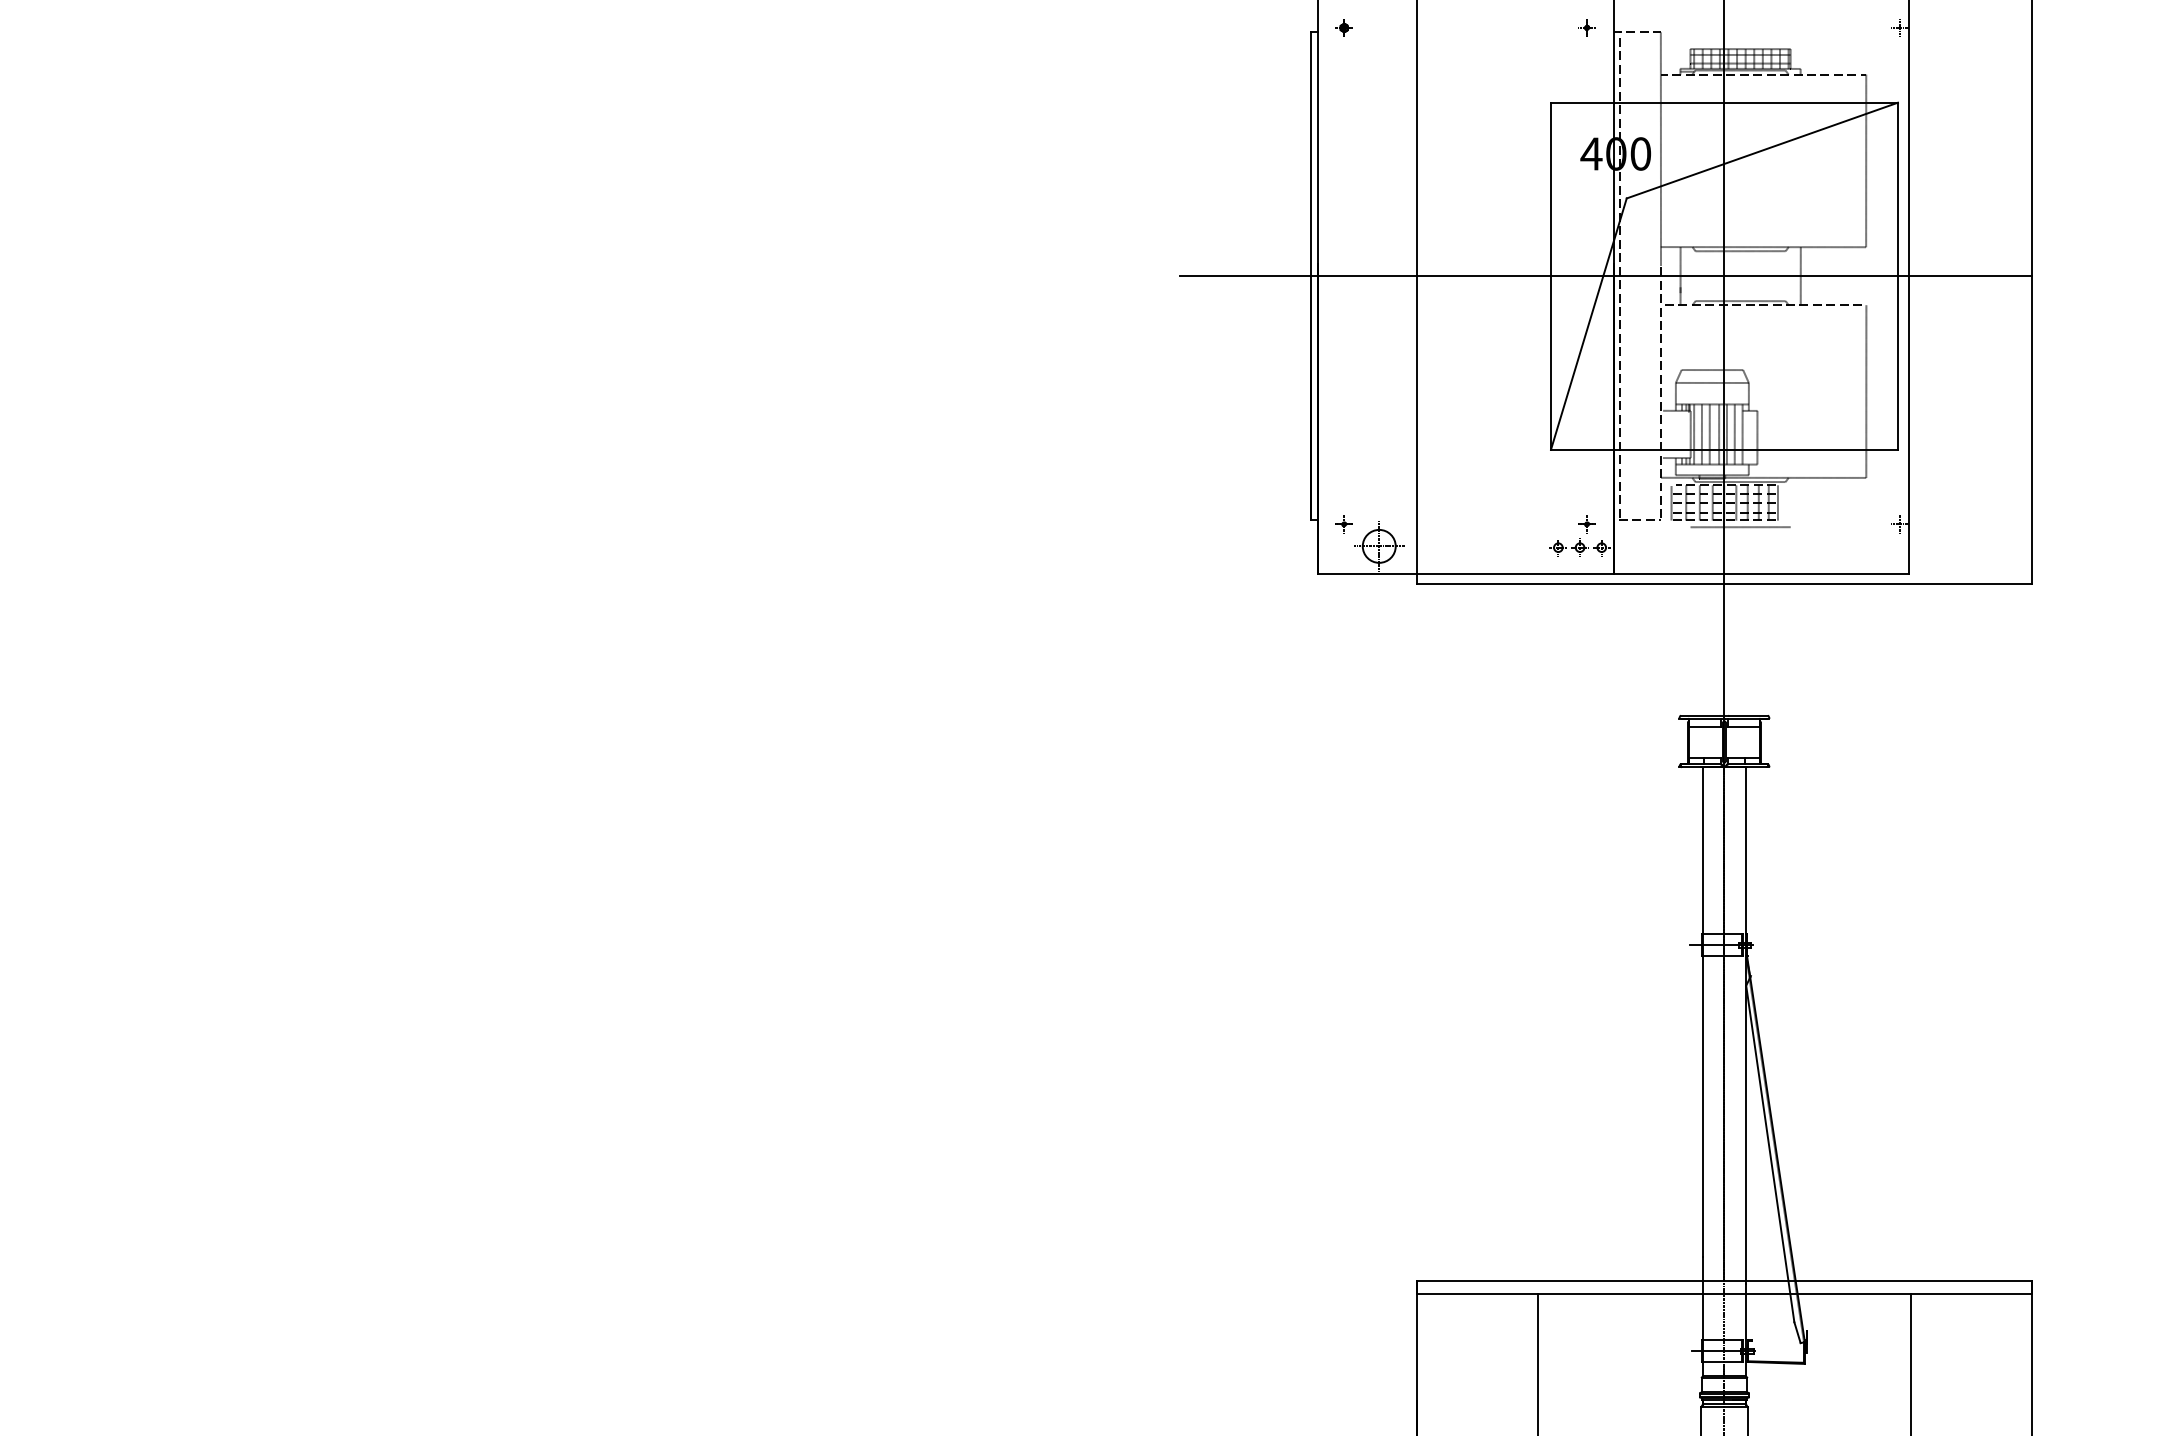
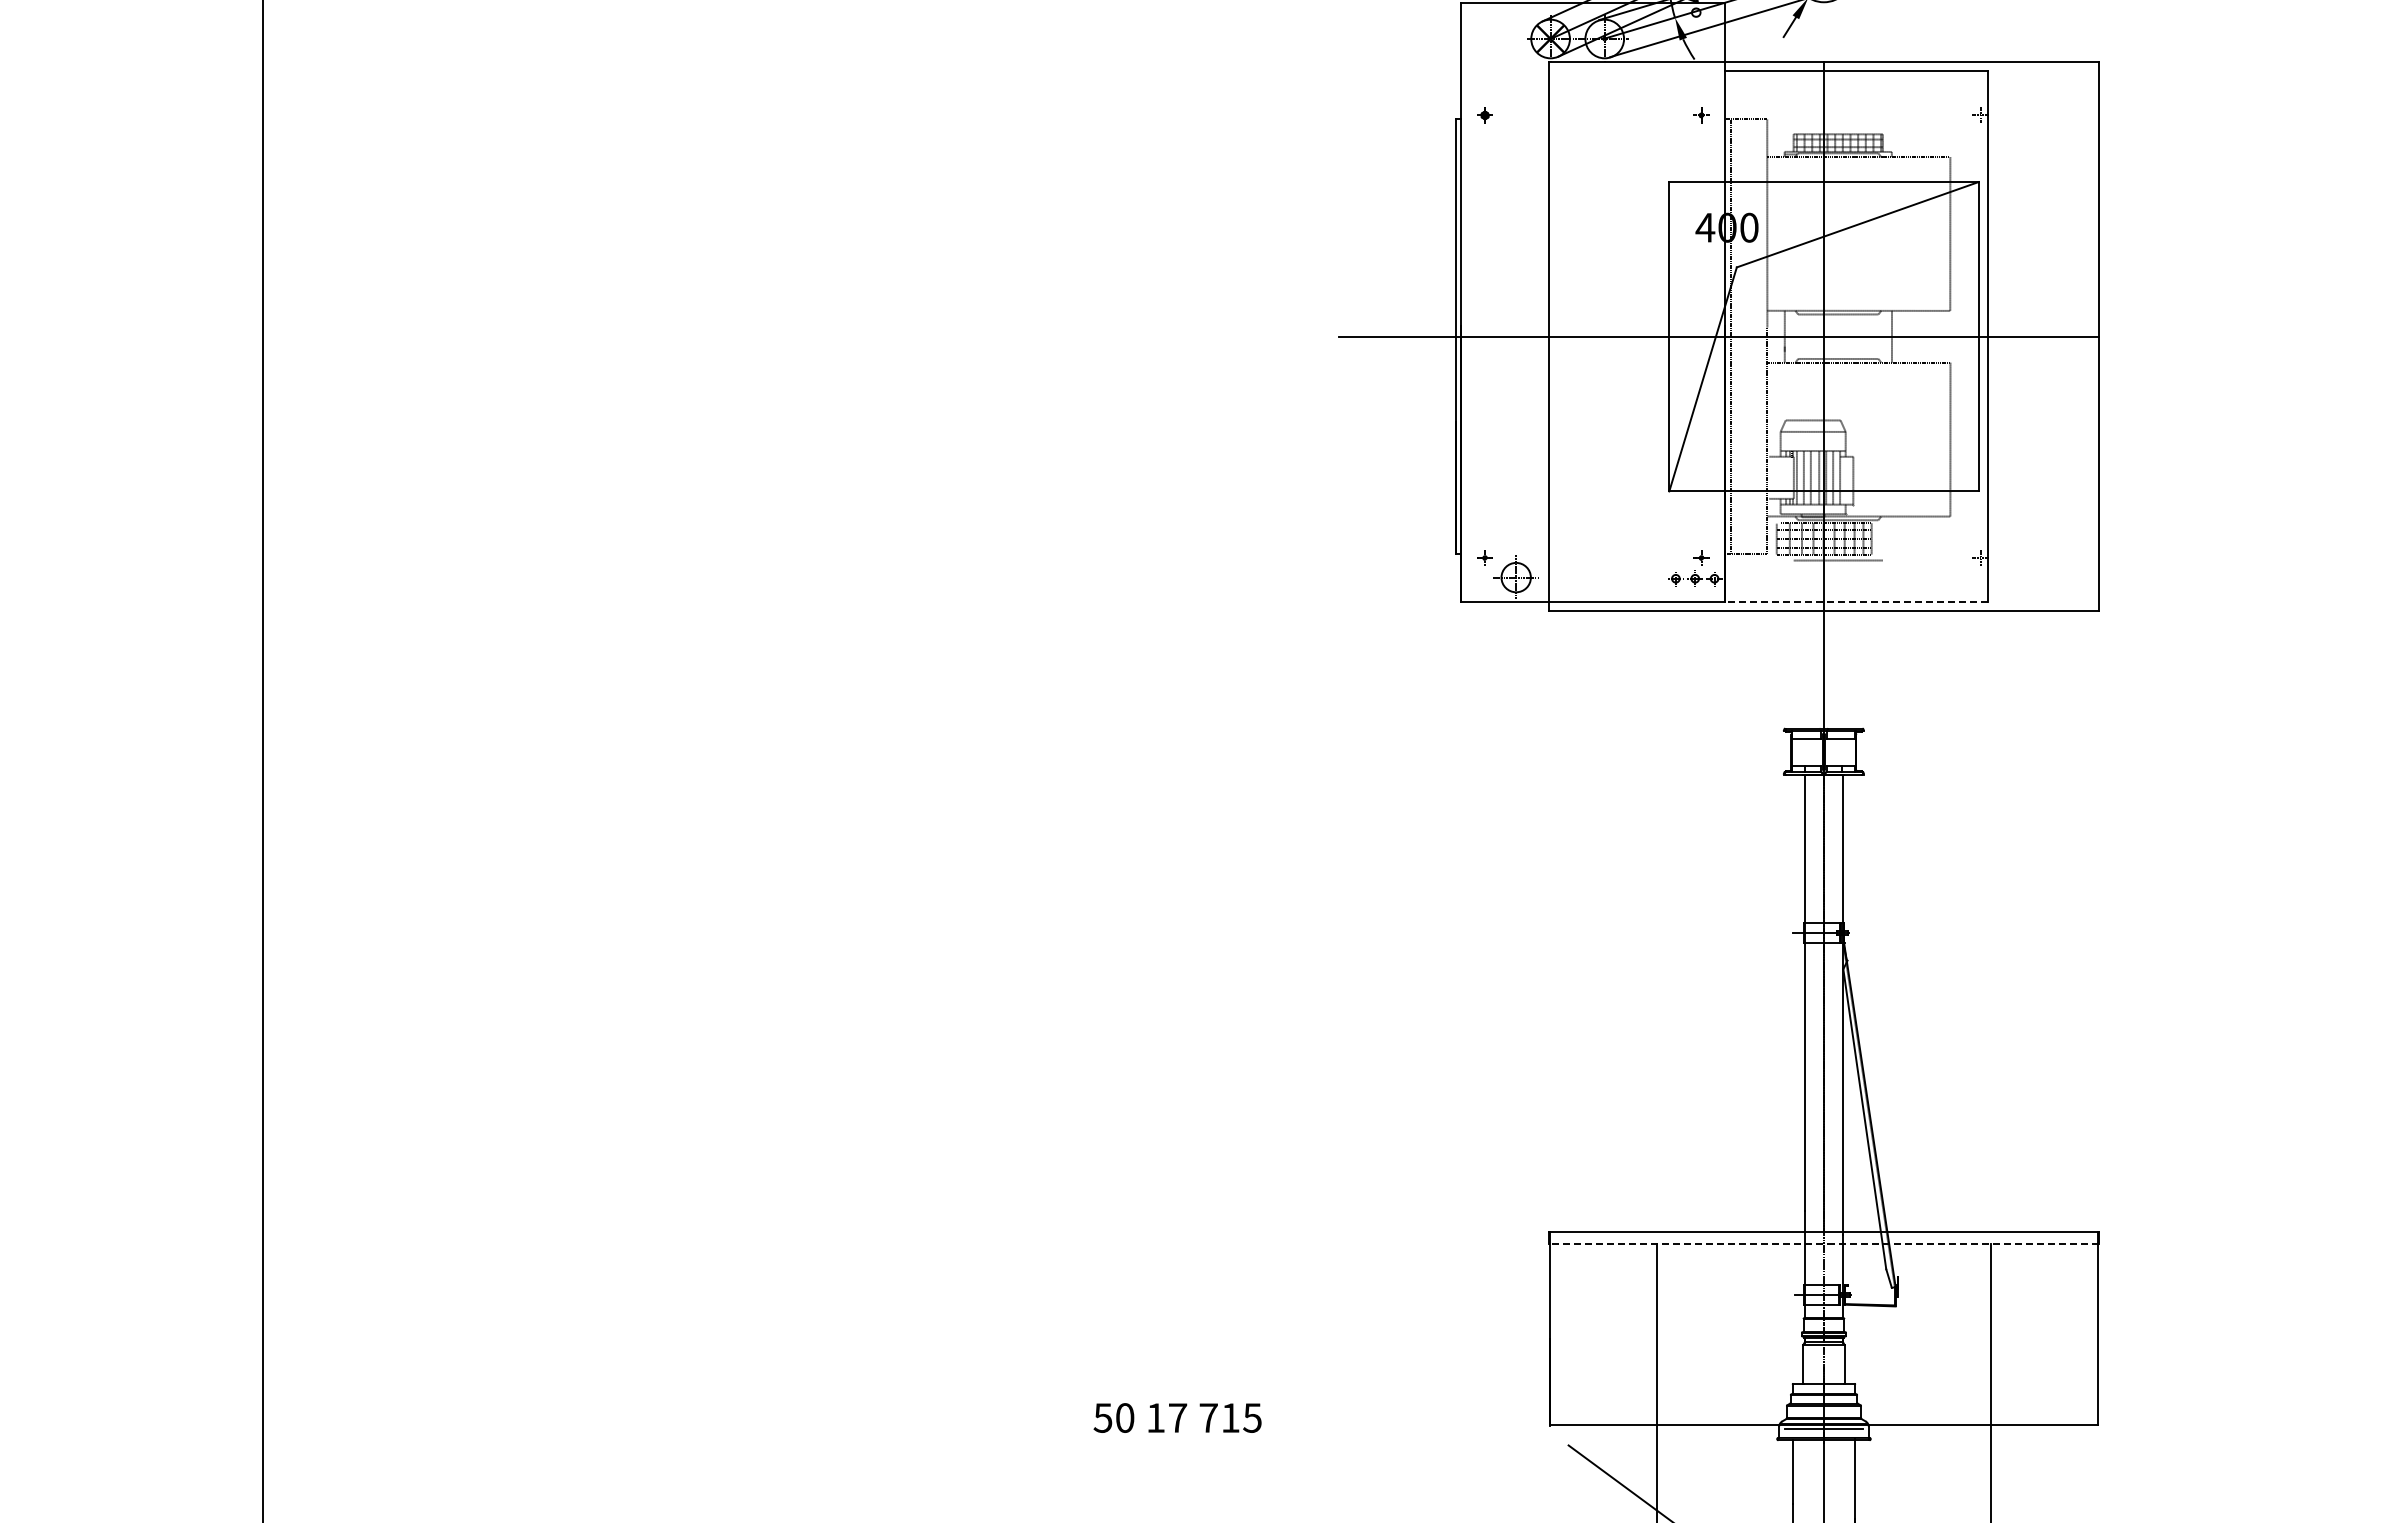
line: (1760, 574) -> (1856, 602), solid -> dashed
line: (1723, 1293) -> (1823, 1243), solid -> dashed

